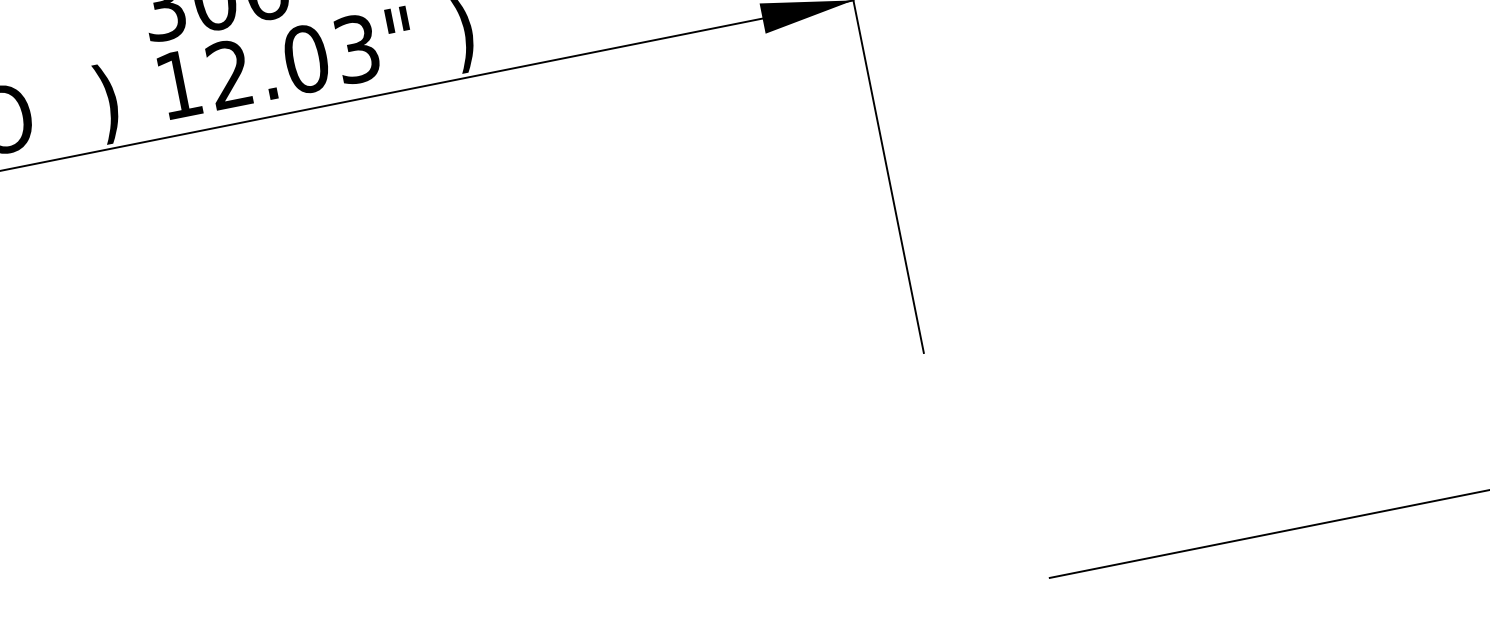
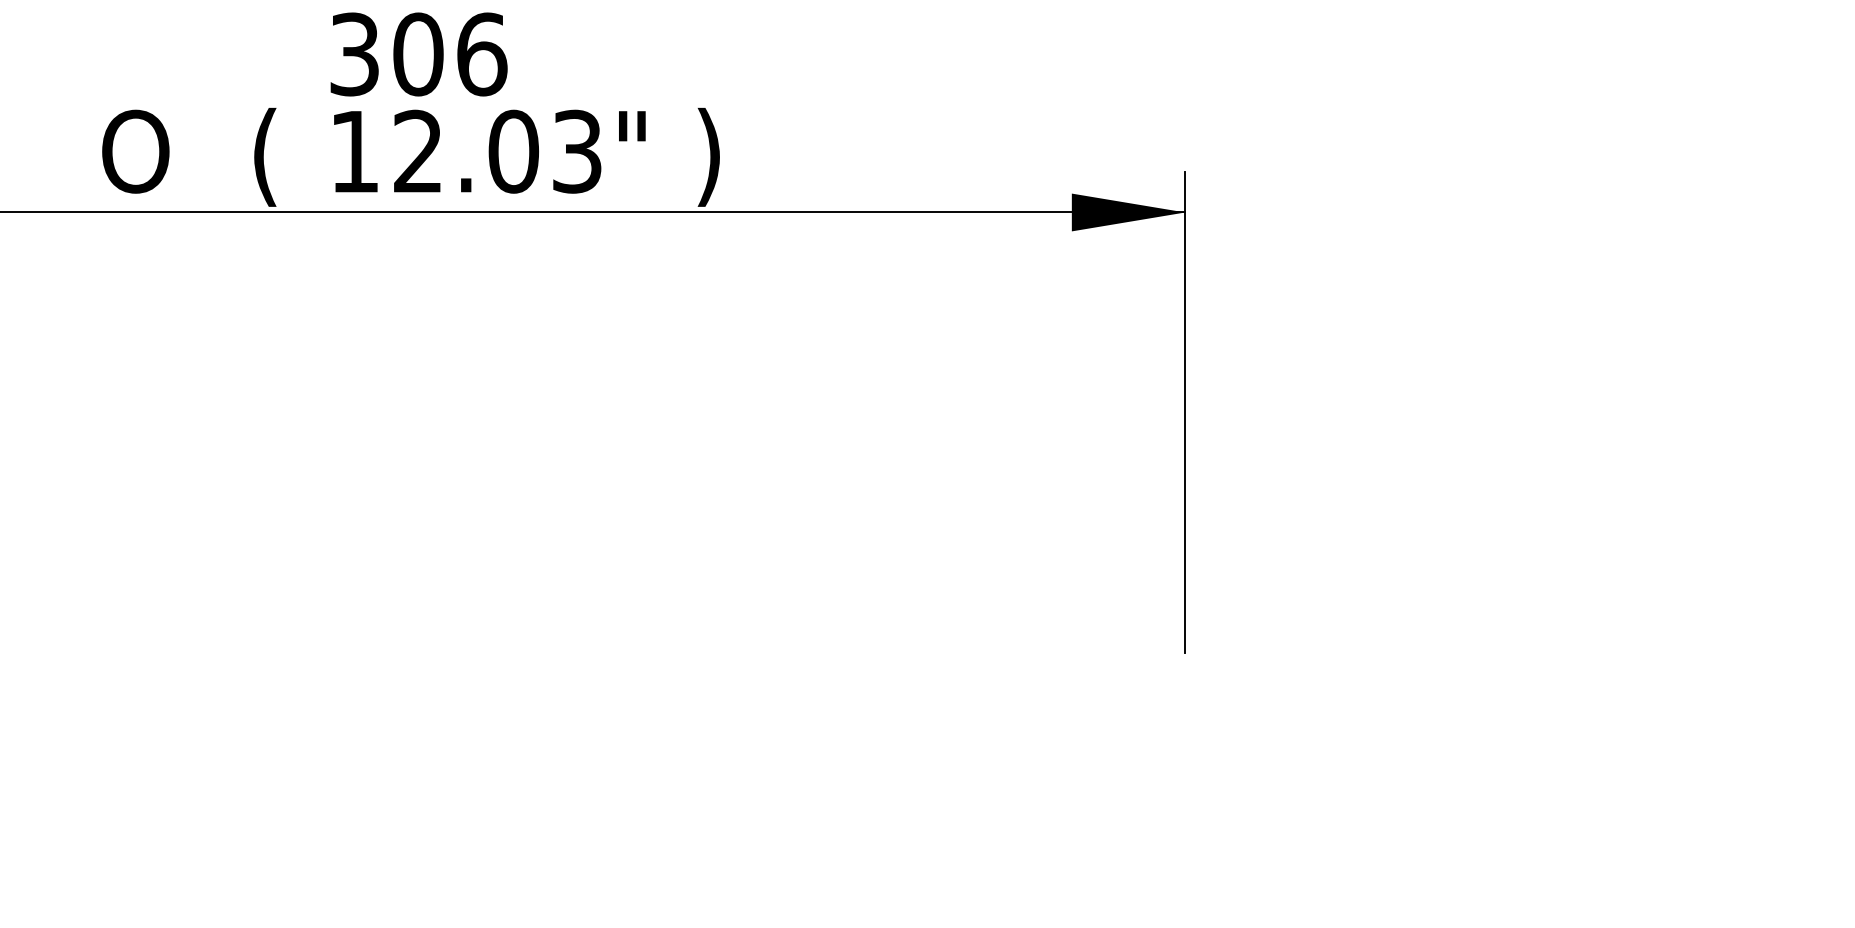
text: (107, 102) -> (264, 156), ) -> (

